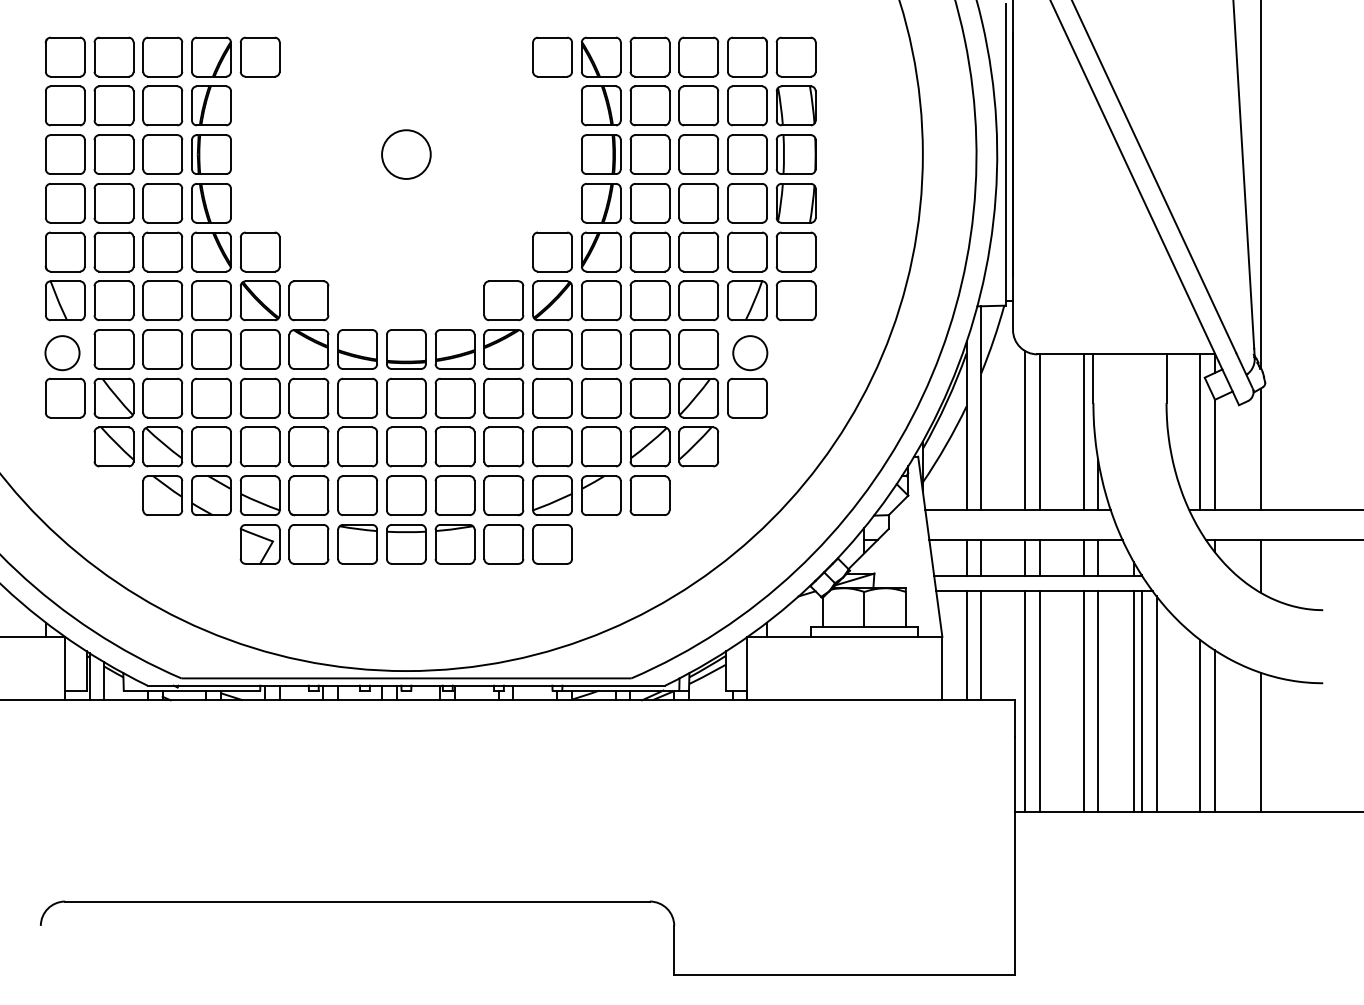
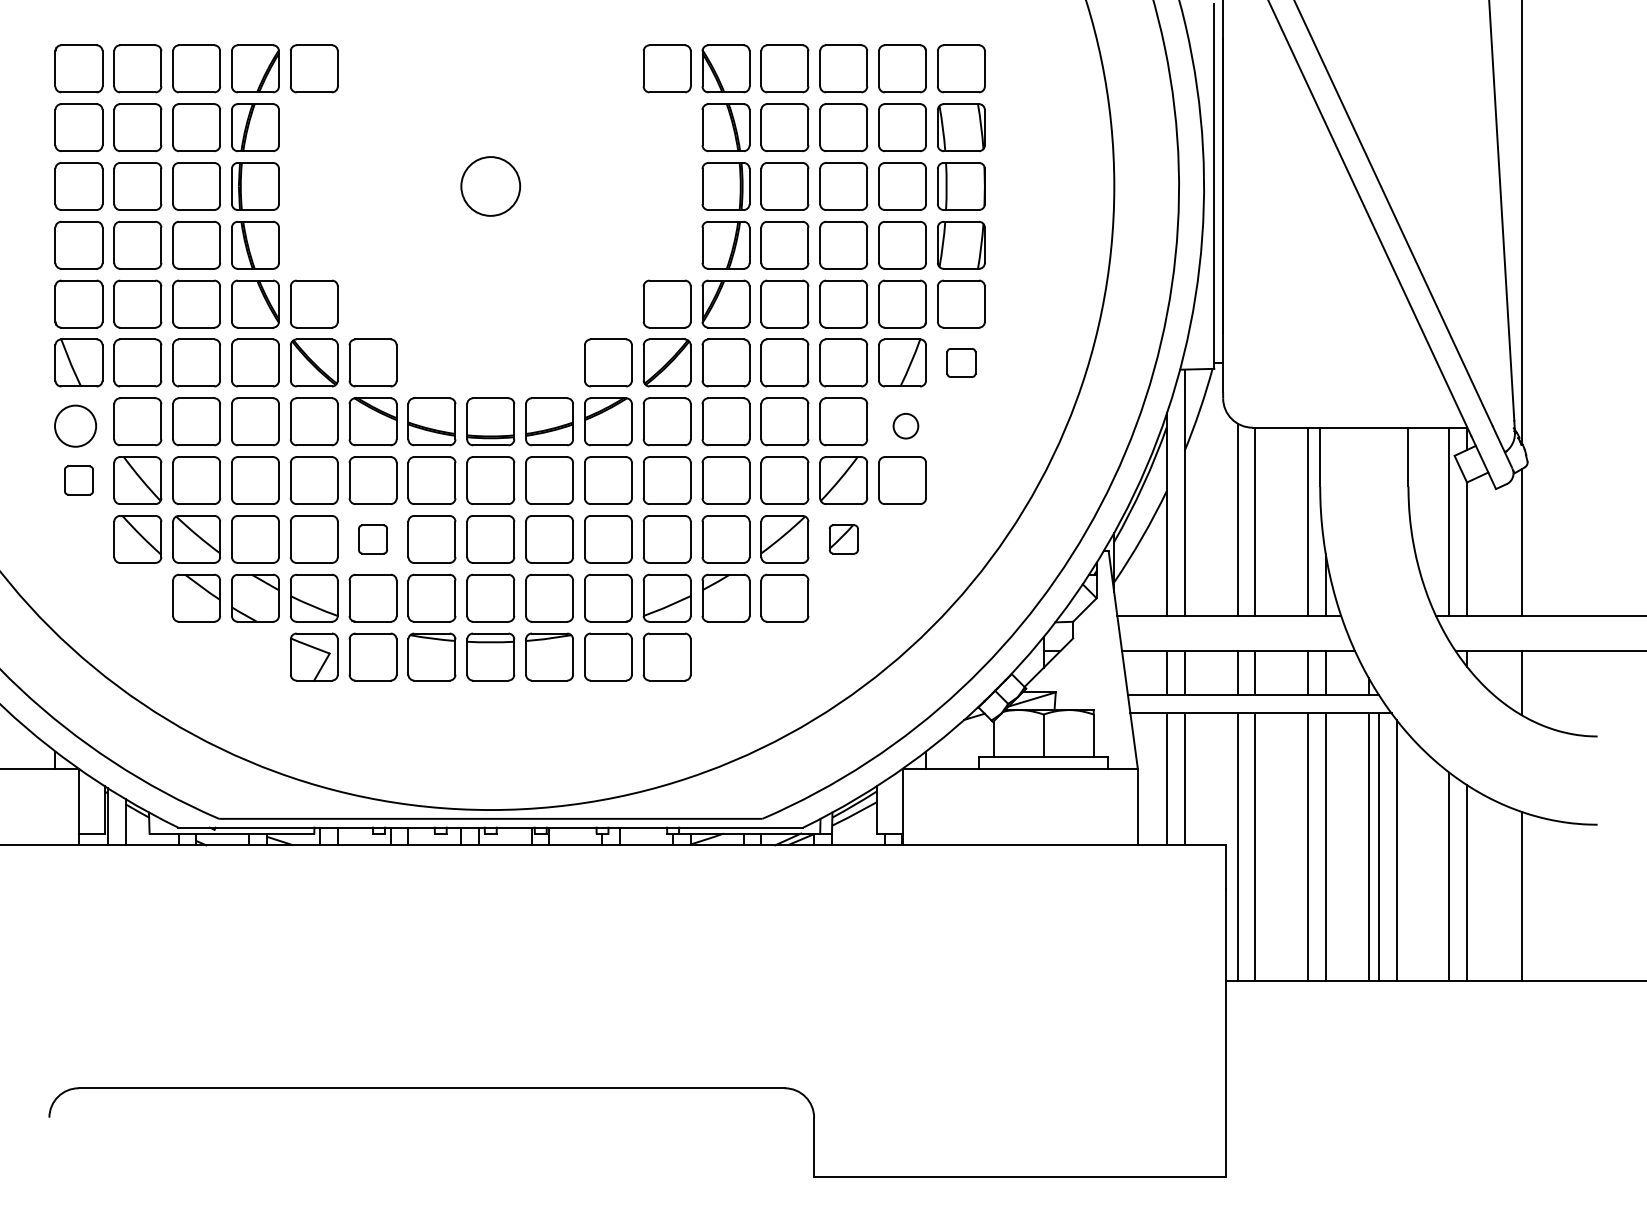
part: (796, 300) -> (961, 362), size x0.6
circle: (749, 352) -> (905, 425), size x0.6
part: (64, 398) -> (78, 480), size x0.6
part: (308, 447) -> (372, 539), size x0.6
part: (698, 447) -> (843, 539), size x0.6

